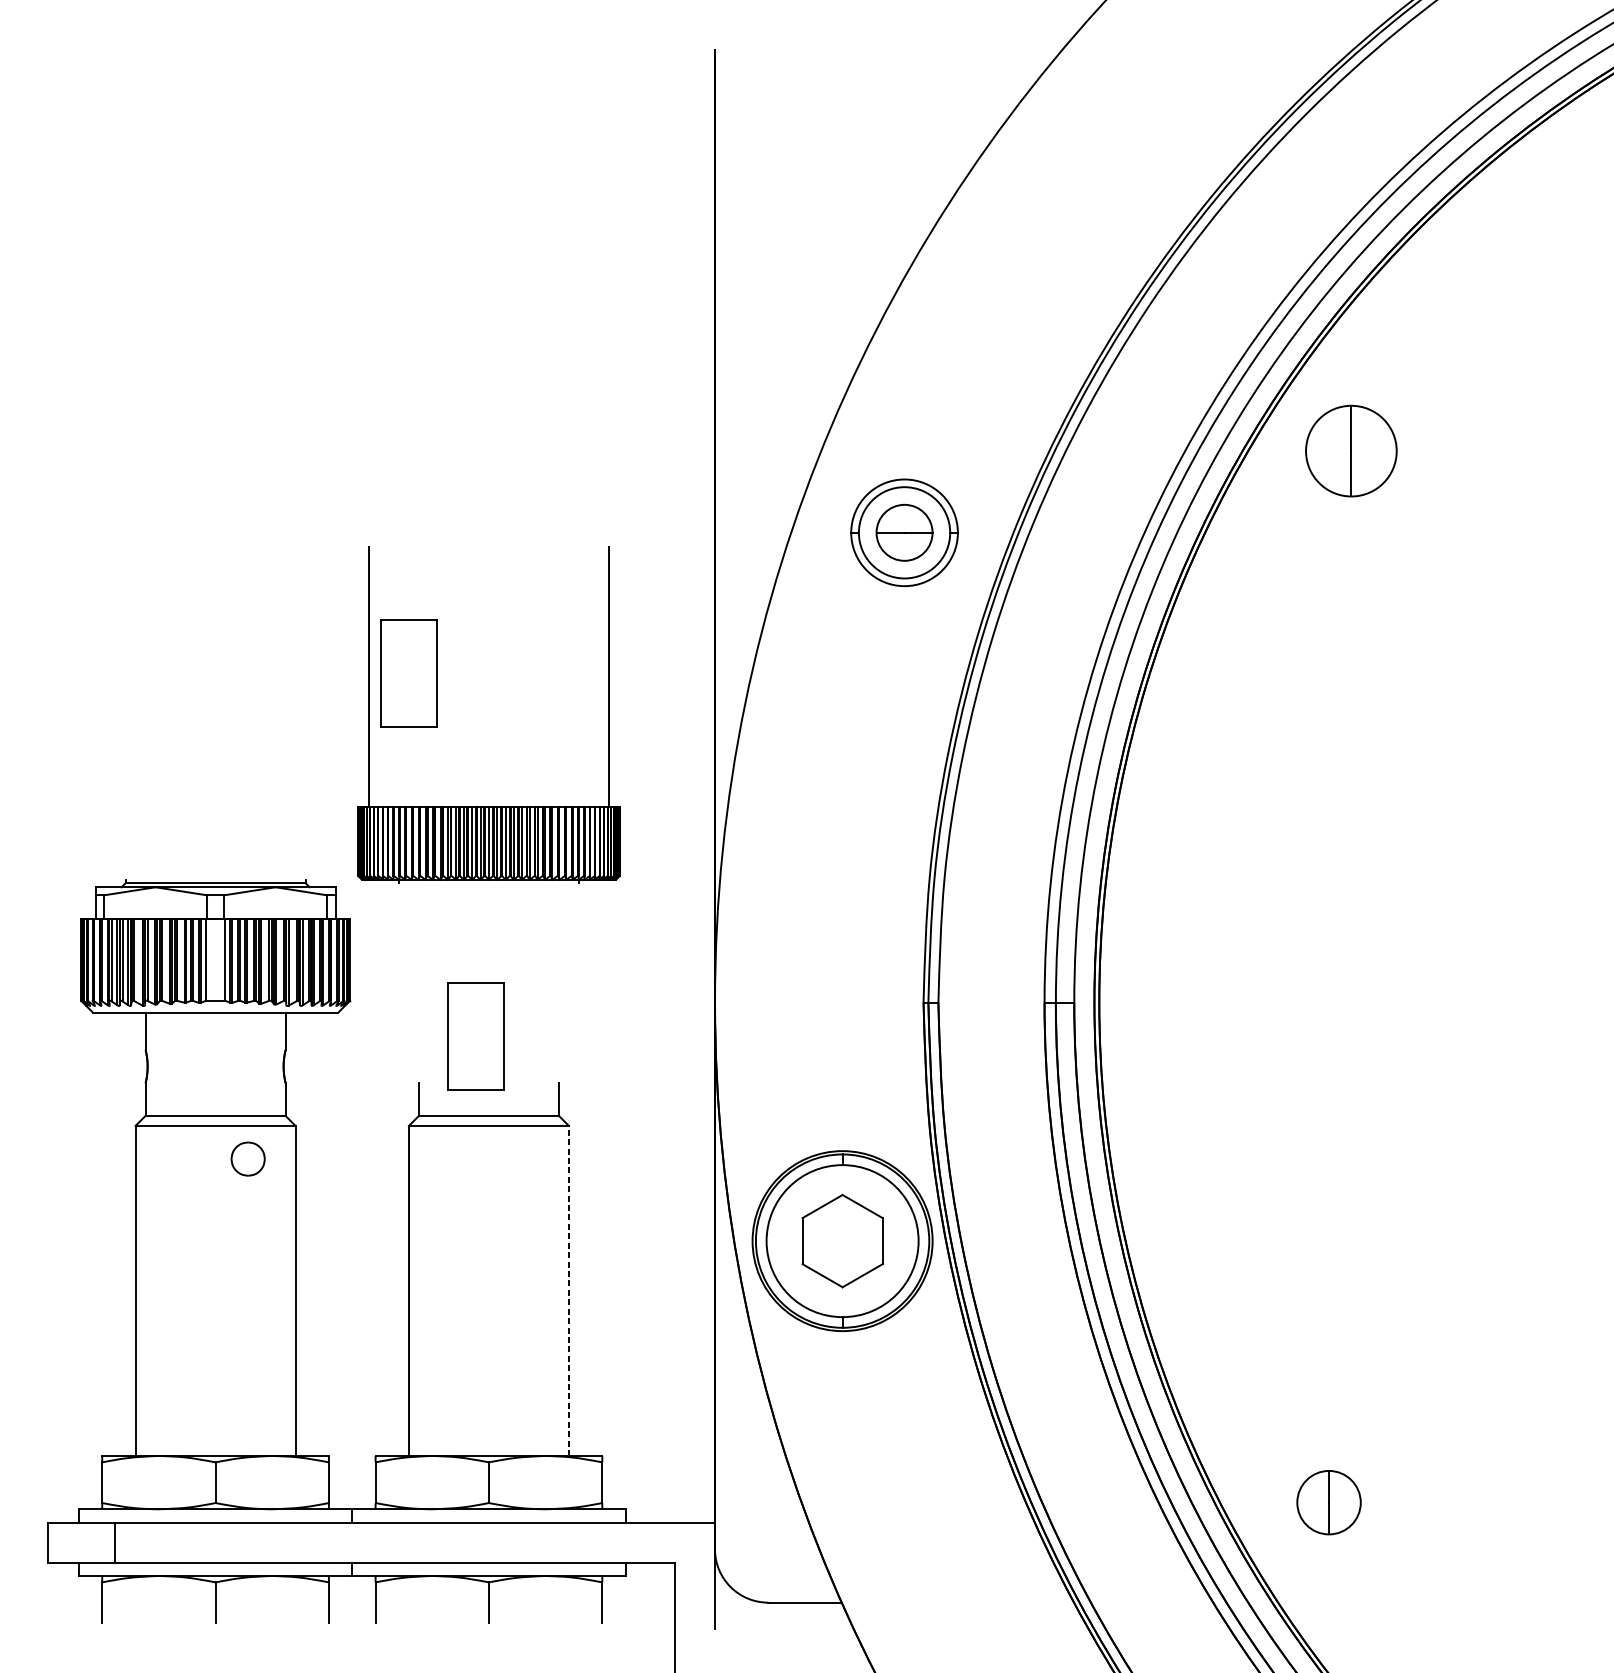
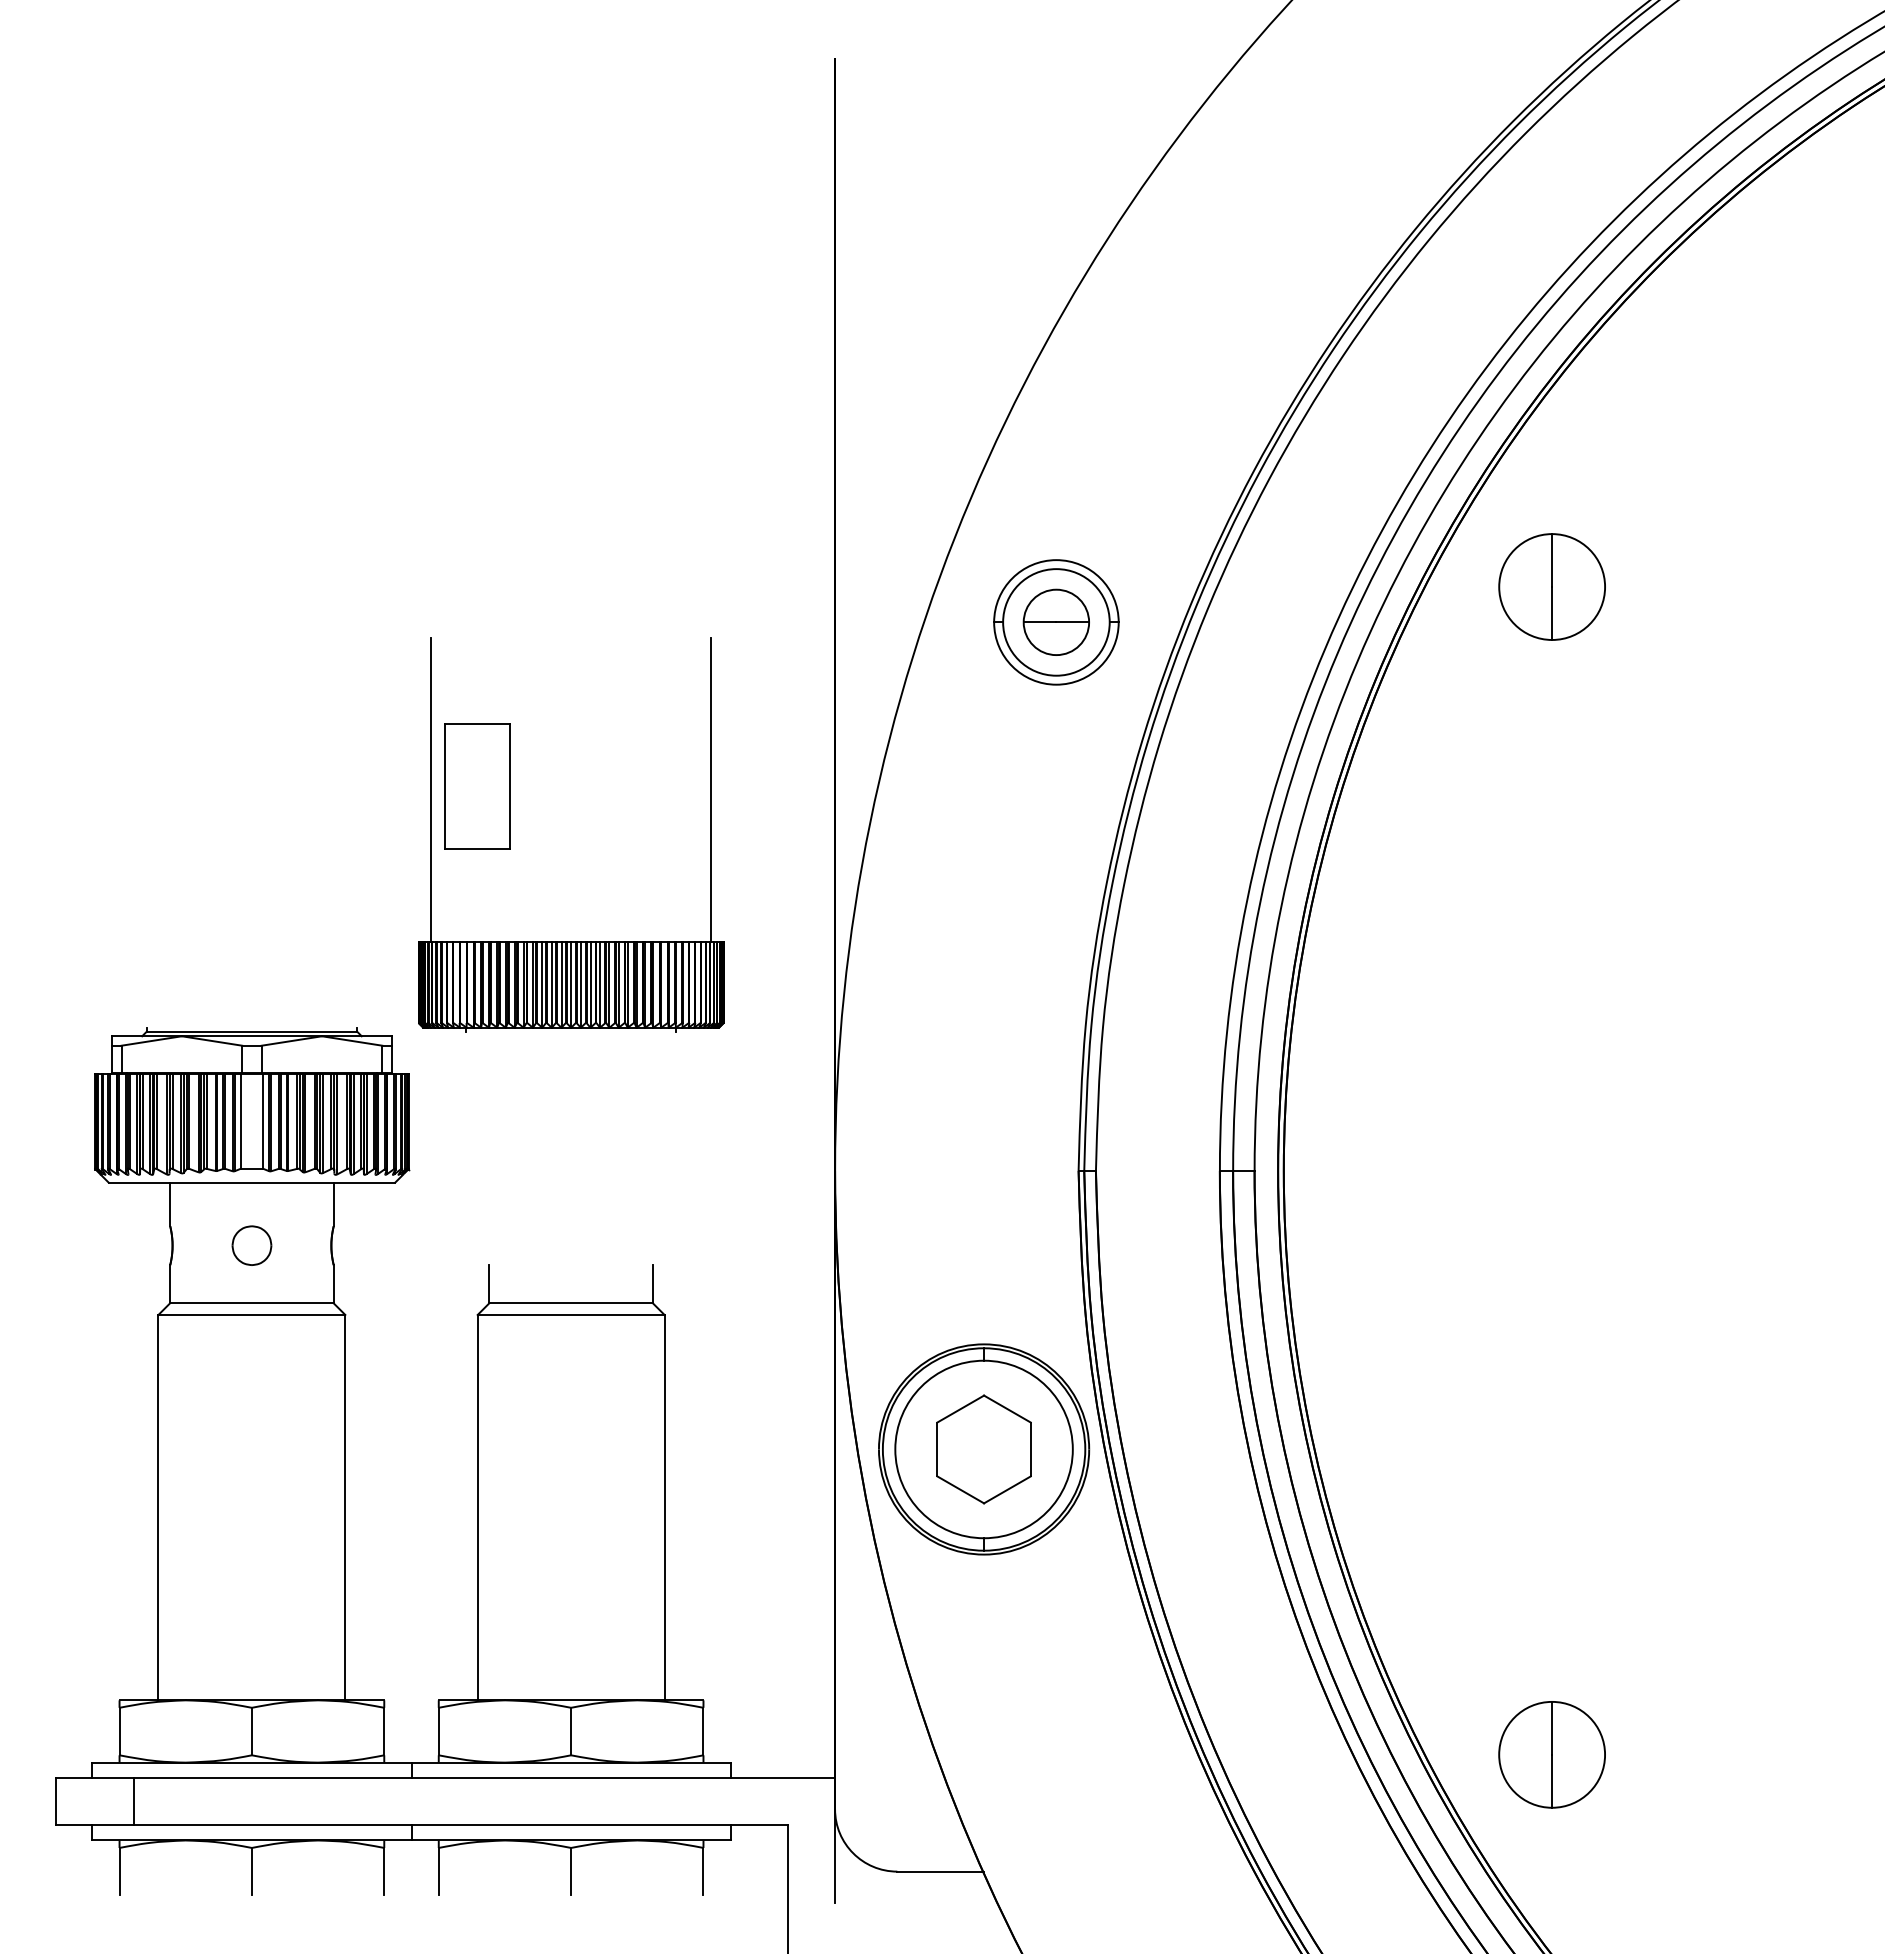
part: (1350, 450) -> (1551, 586), moved
part: (475, 1036) -> (555, 1210), removed
part: (247, 1158) -> (251, 1245), moved
line: (568, 1290) -> (664, 1507), dashed -> solid
part: (1328, 1502) -> (1551, 1754), size x1.43

